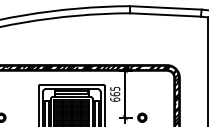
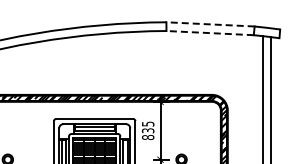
line: (165, 7) -> (210, 24), solid -> dashed
line: (165, 15) -> (210, 33), solid -> dashed
text: (114, 97) -> (147, 134), 665 -> 835

